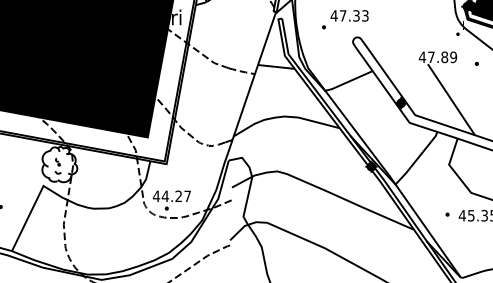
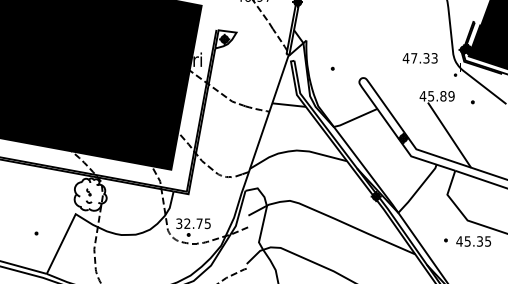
text: (348, 16) -> (419, 58), moved
text: (431, 57) -> (431, 96), 47.89 -> 45.89
text: (170, 196) -> (192, 223), 44.27 -> 32.75

